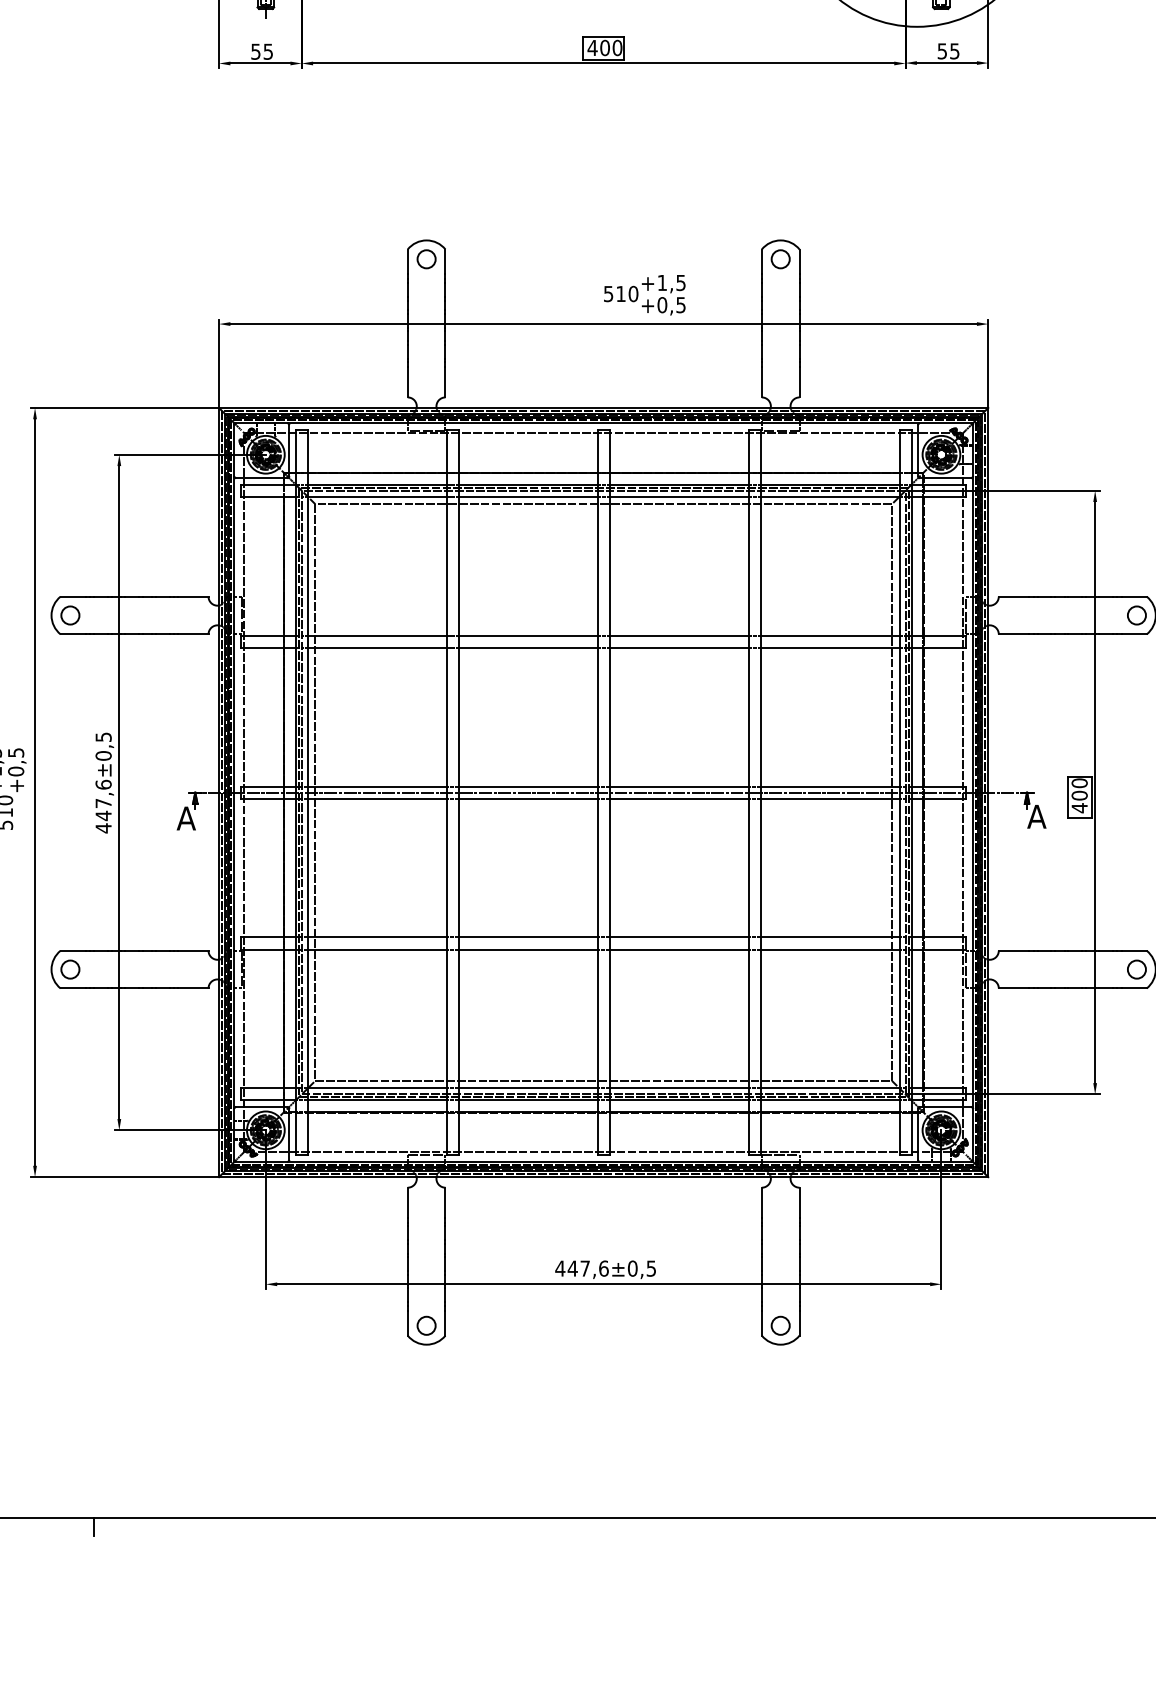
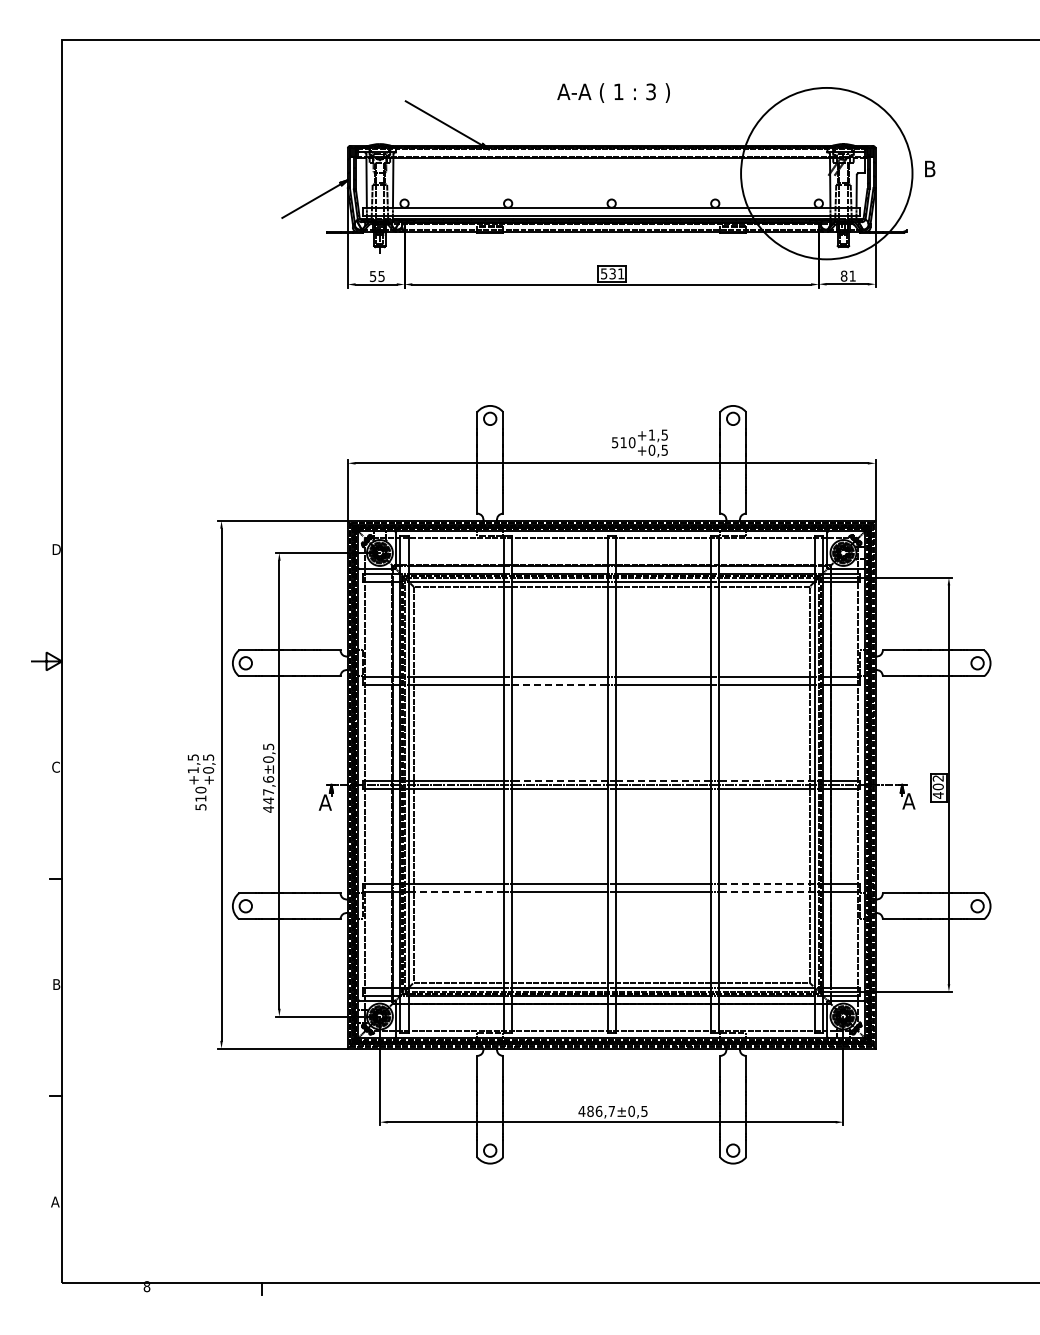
text: (604, 47) -> (612, 273), 400 -> 531
text: (947, 50) -> (847, 275), 55 -> 81
line: (527, 647) -> (559, 685), solid -> dashed
text: (1078, 783) -> (937, 778), 400 -> 402
line: (527, 786) -> (559, 780), solid -> dashed
line: (679, 786) -> (663, 780), solid -> dashed
line: (830, 786) -> (767, 780), solid -> dashed
line: (830, 937) -> (767, 884), solid -> dashed
line: (377, 949) -> (456, 892), solid -> dashed
line: (830, 949) -> (767, 892), solid -> dashed
text: (588, 1267) -> (601, 1110), 447,6 -> 486,7

